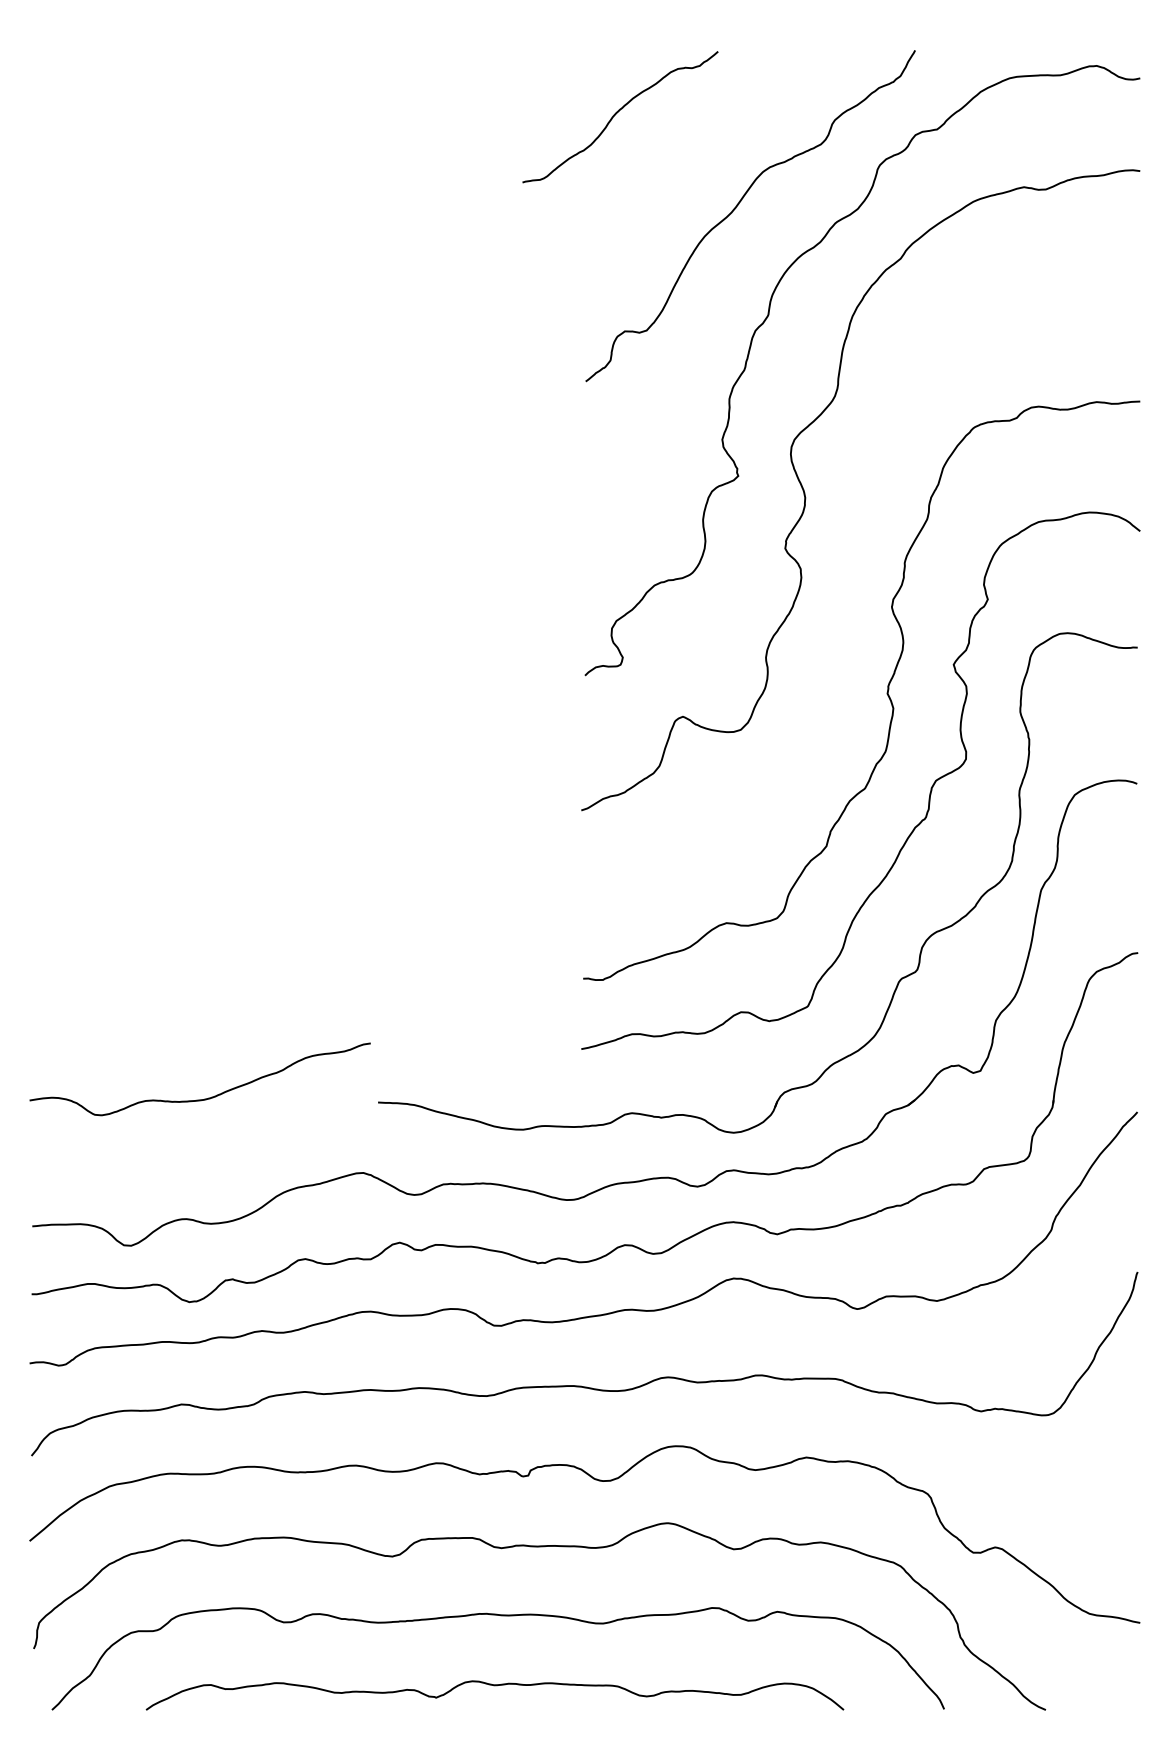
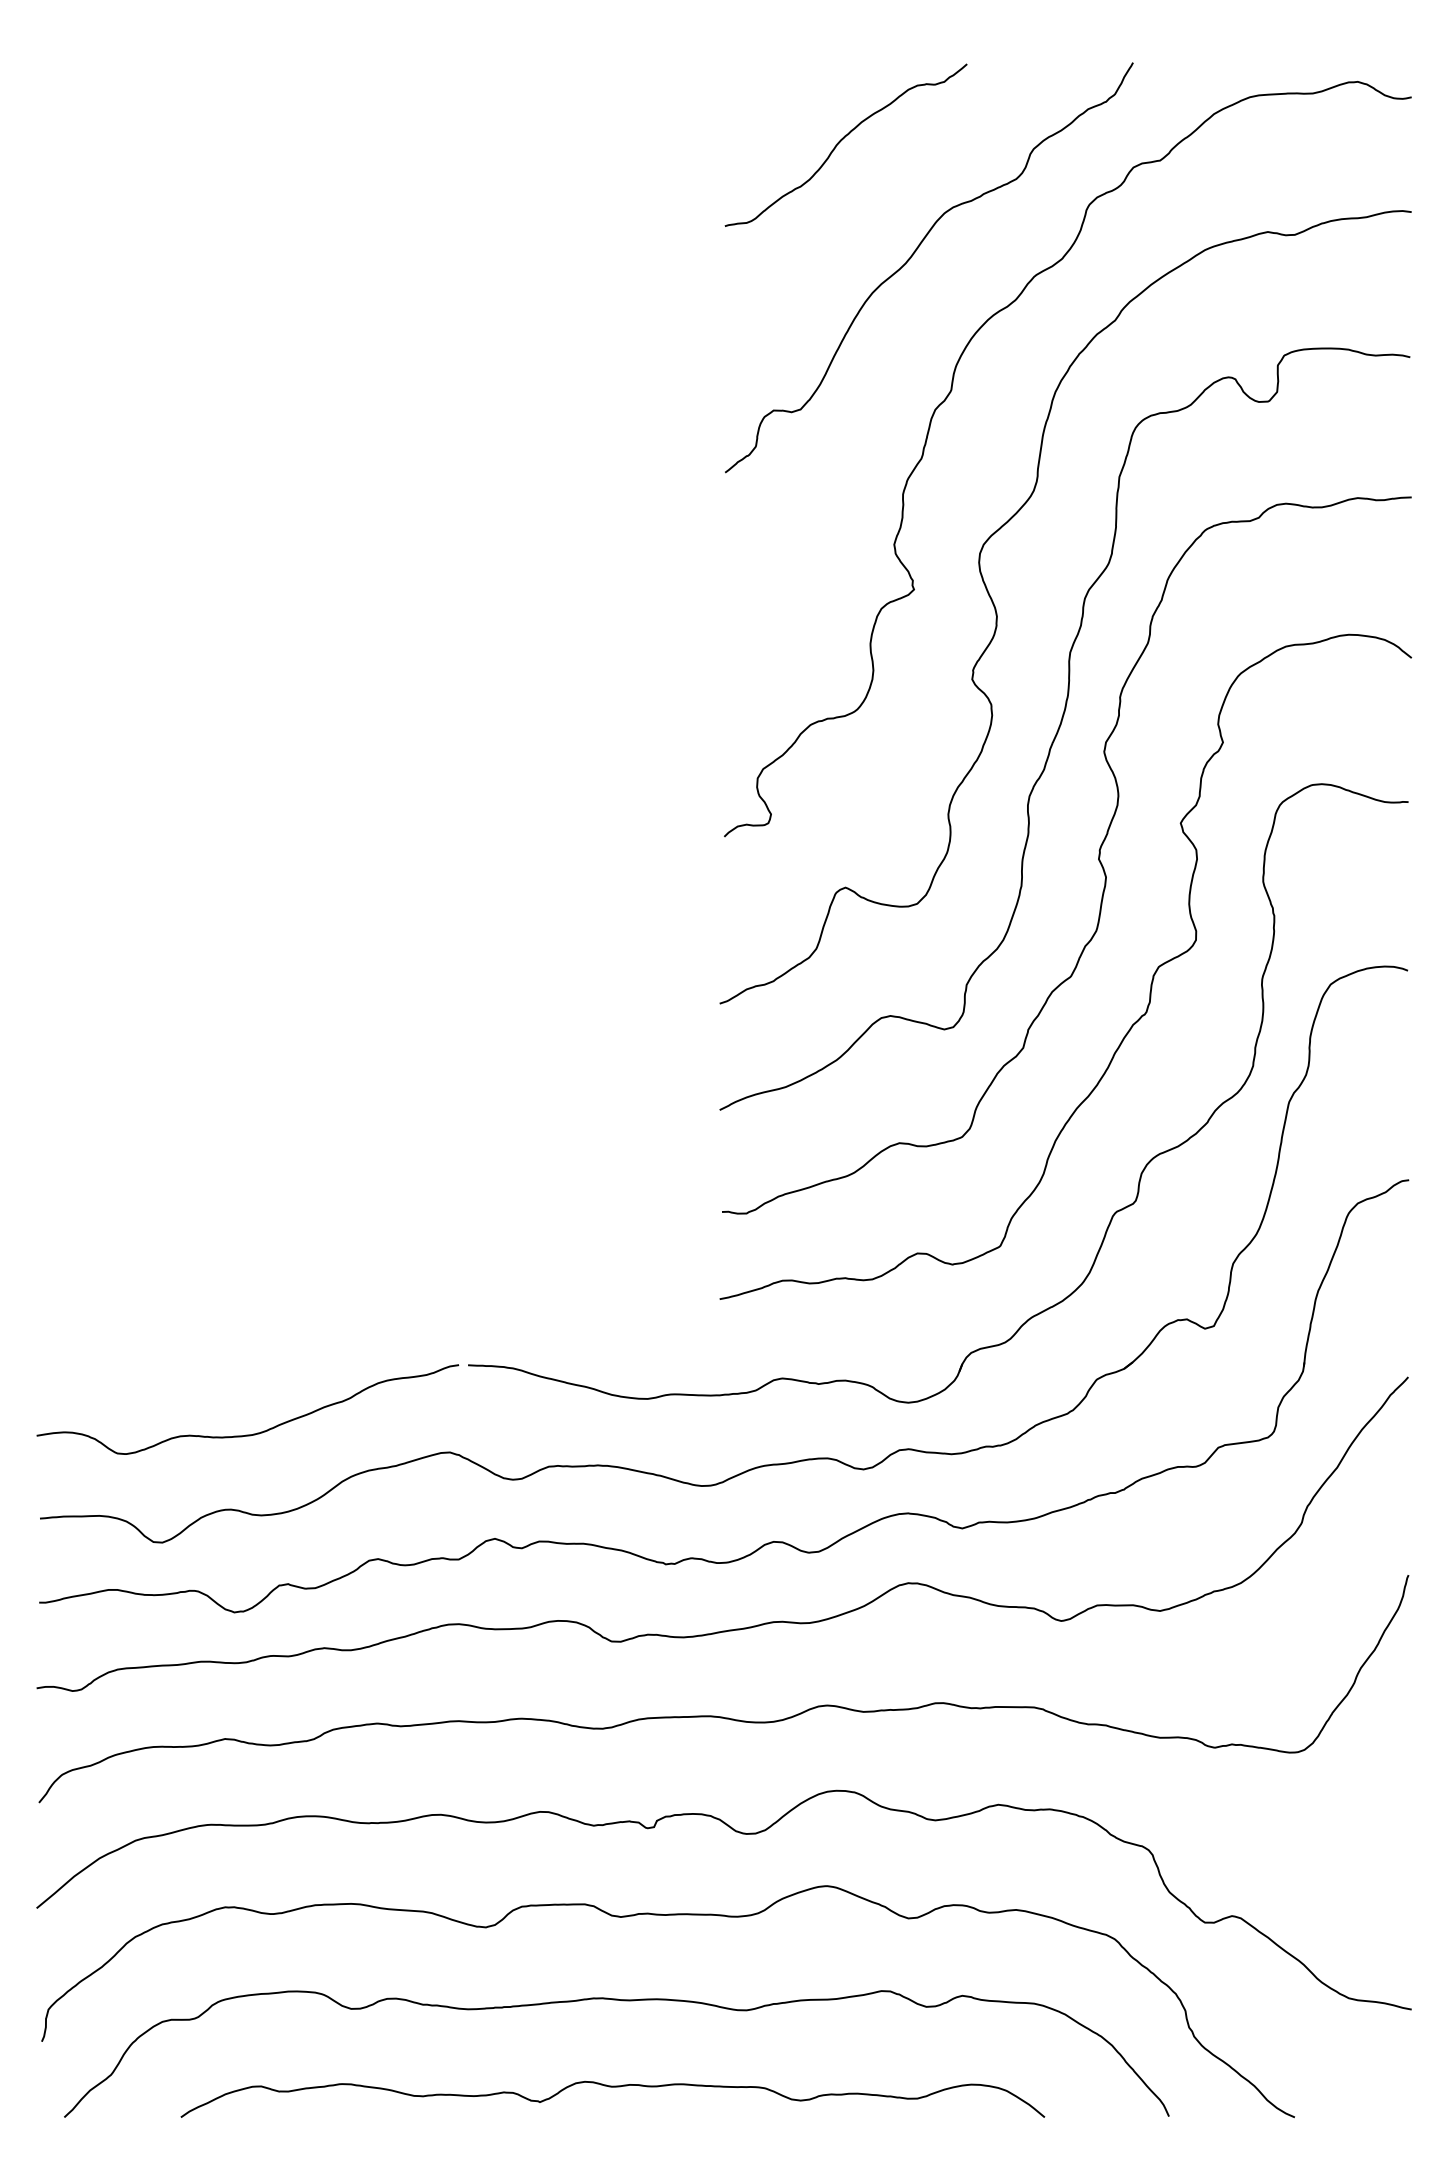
curve: (617, 113) -> (842, 140), moved
curve: (856, 587) -> (1060, 727), added
curve: (204, 1098) -> (253, 1433), moved

